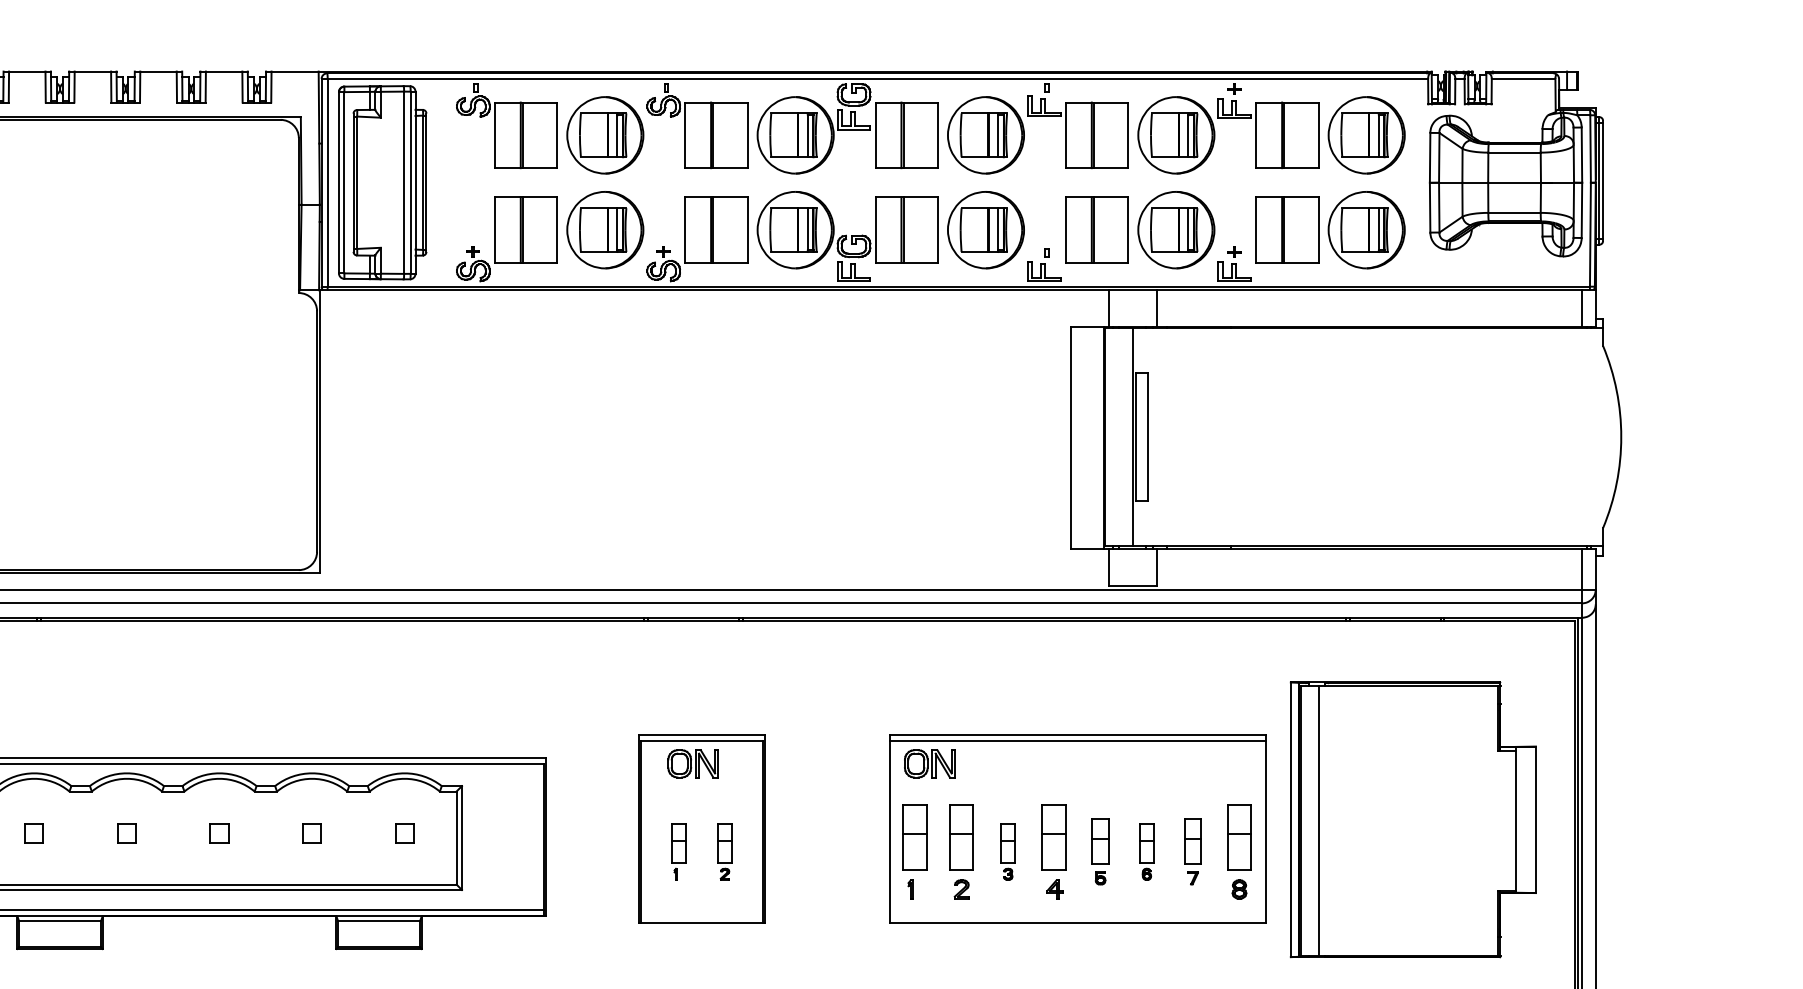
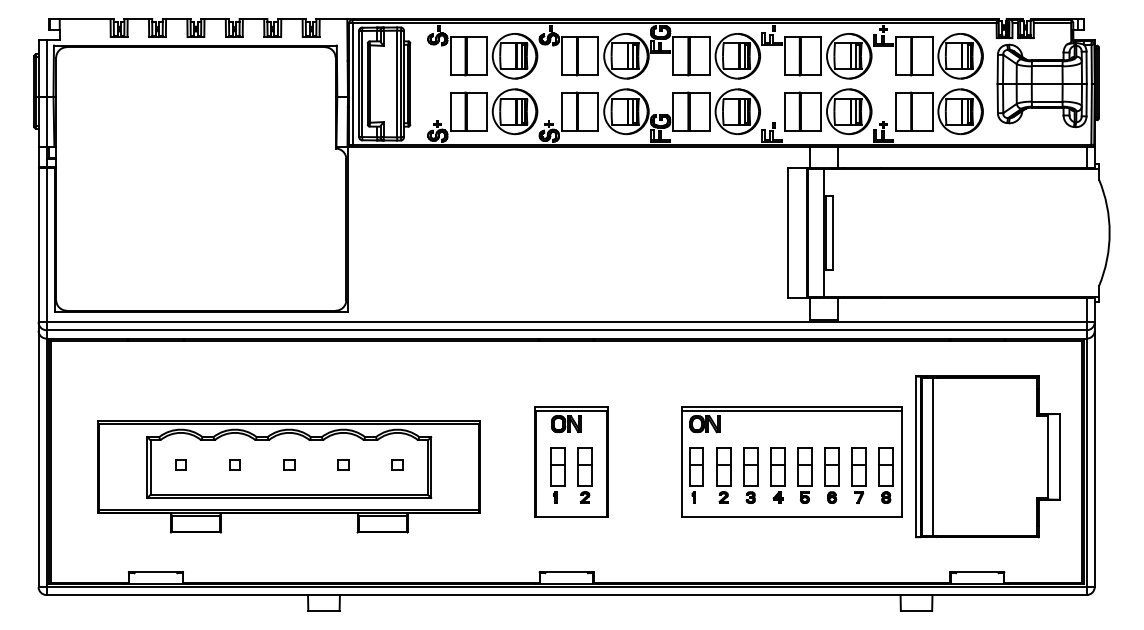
part: (677, 851) -> (557, 475), size x1.67
part: (723, 851) -> (584, 475), size x1.67
part: (1007, 851) -> (750, 475), size x1.67
part: (1099, 851) -> (804, 475), size x1.43
part: (1146, 851) -> (831, 475), size x1.67
part: (1192, 851) -> (858, 475), size x1.43

